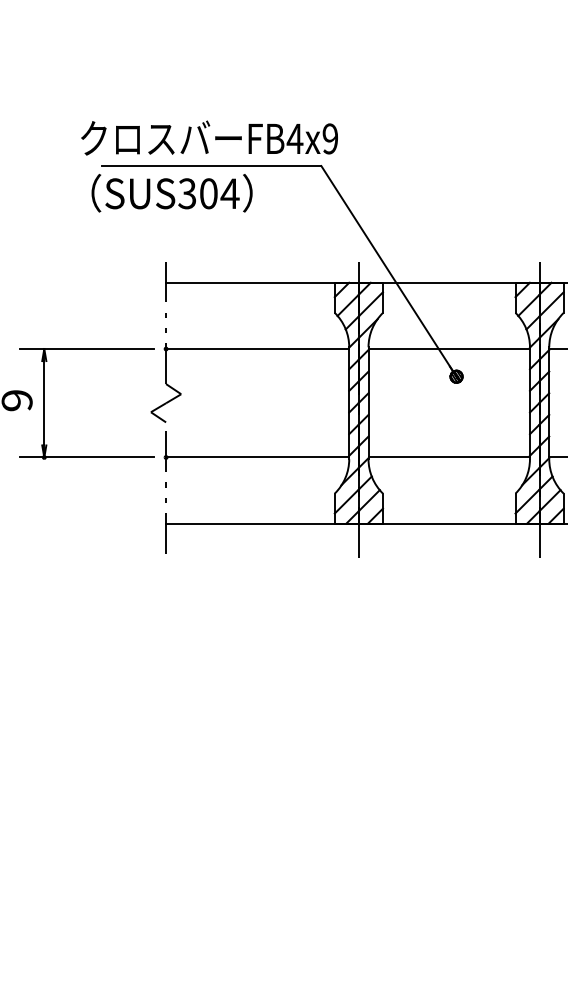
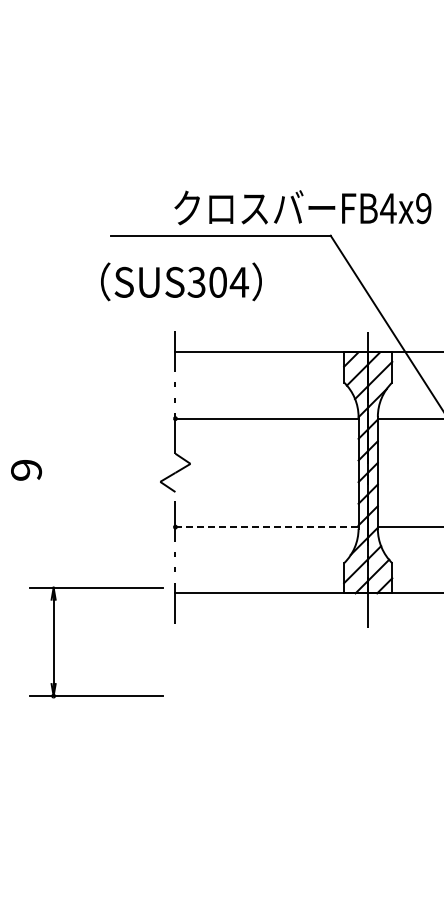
text: (209, 137) -> (302, 207), moved
text: (171, 192) -> (180, 281), moved
part: (44, 403) -> (53, 642), moved
line: (257, 457) -> (266, 527), solid -> dashed

